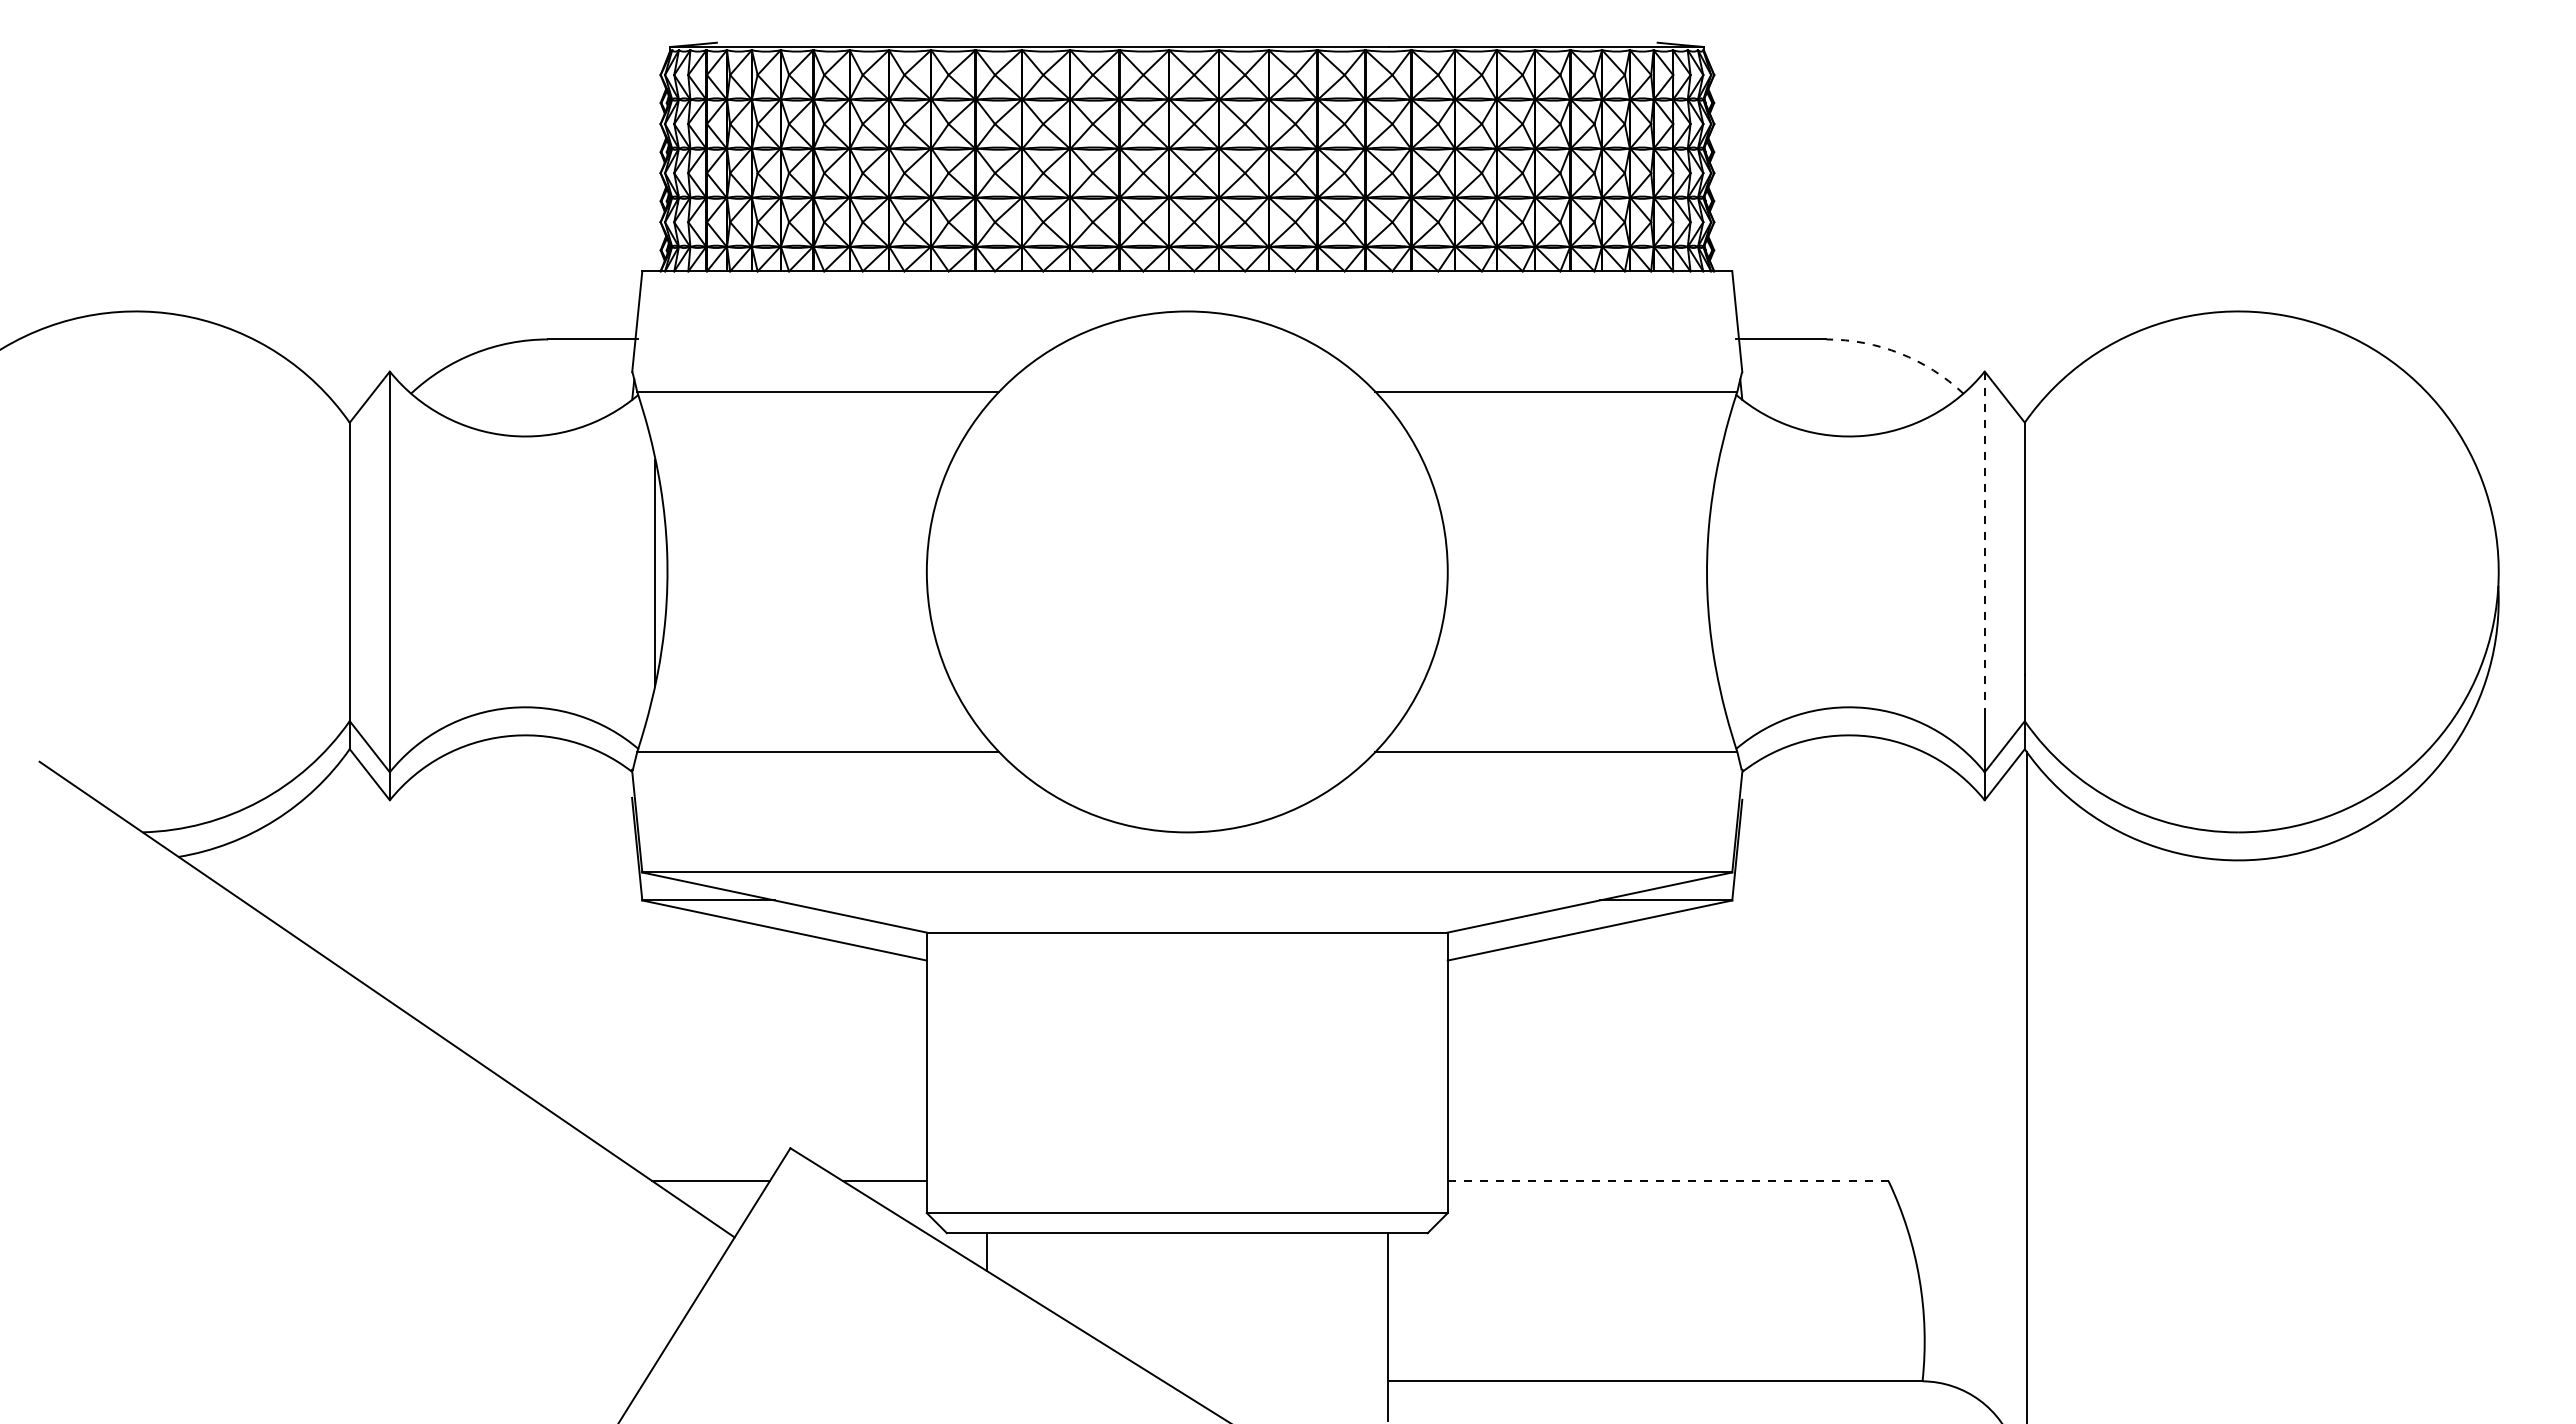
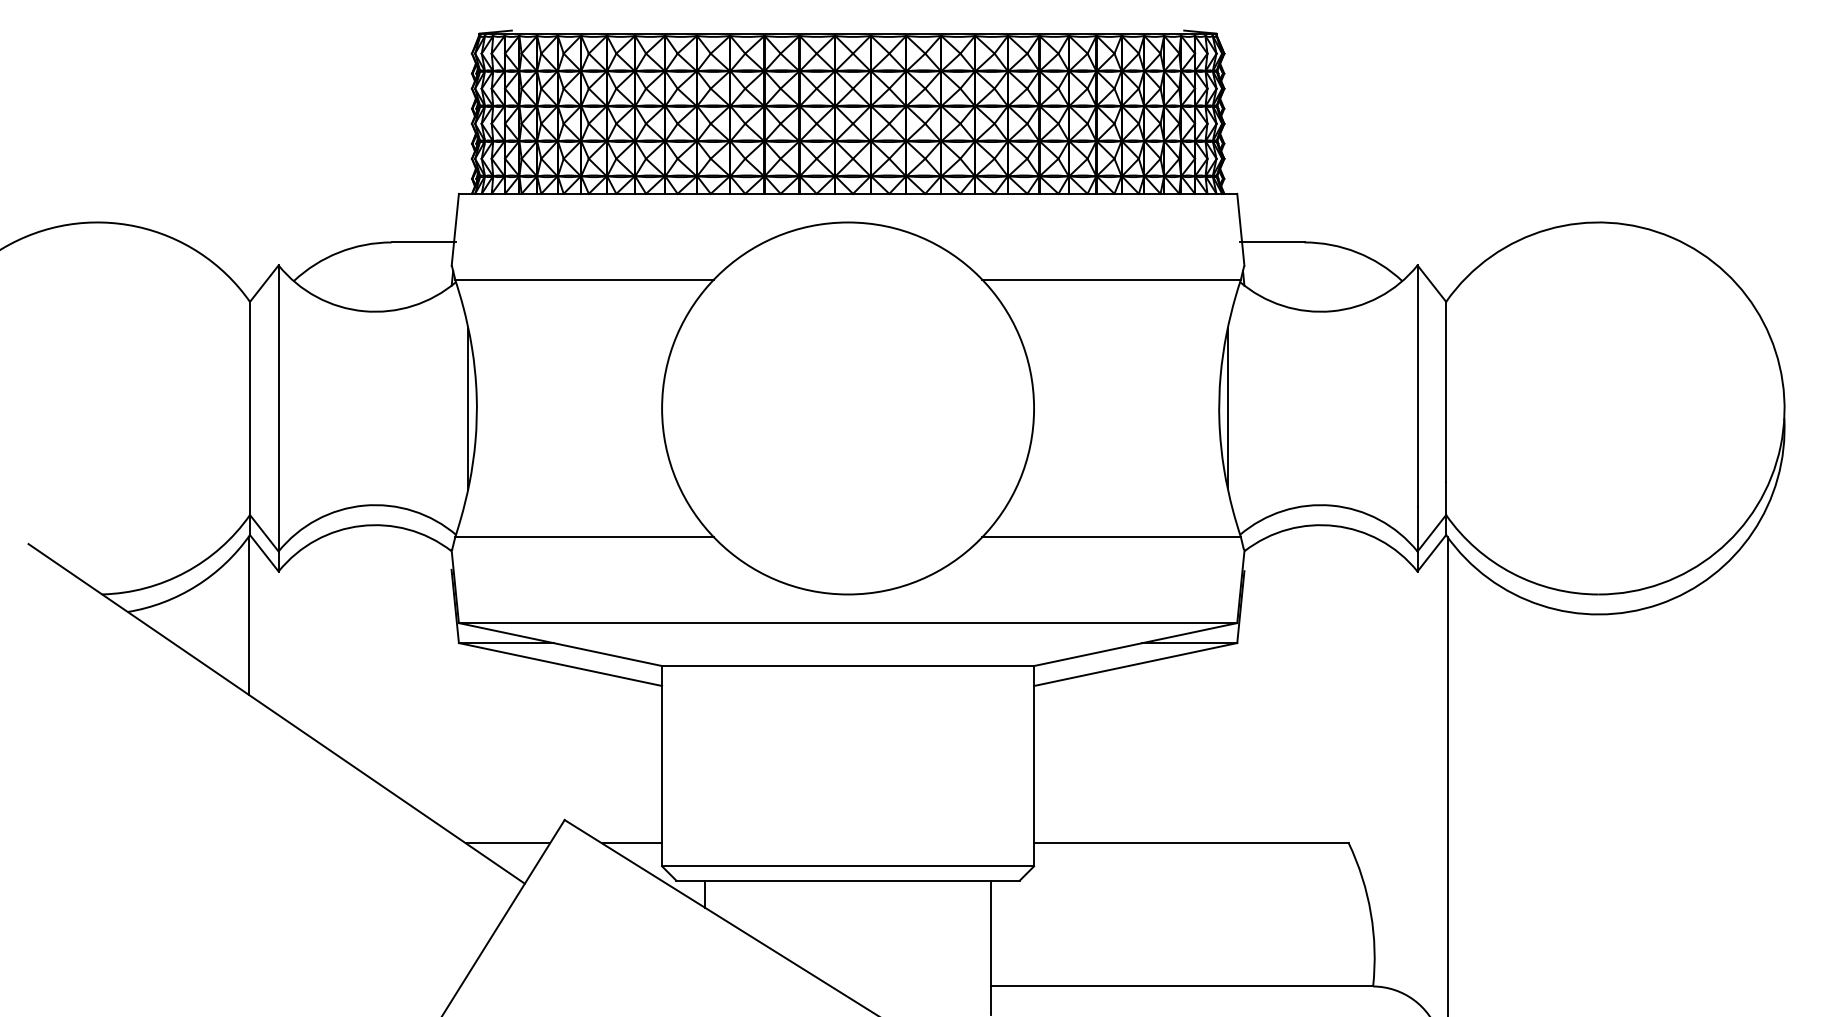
arc: (1900, 353) -> (1357, 252), dashed -> solid
line: (1984, 541) -> (1417, 386), dashed -> solid
line: (1719, 570) -> (1228, 407), added
line: (347, 862) -> (248, 615), added
line: (1667, 1180) -> (1191, 843), dashed -> solid

